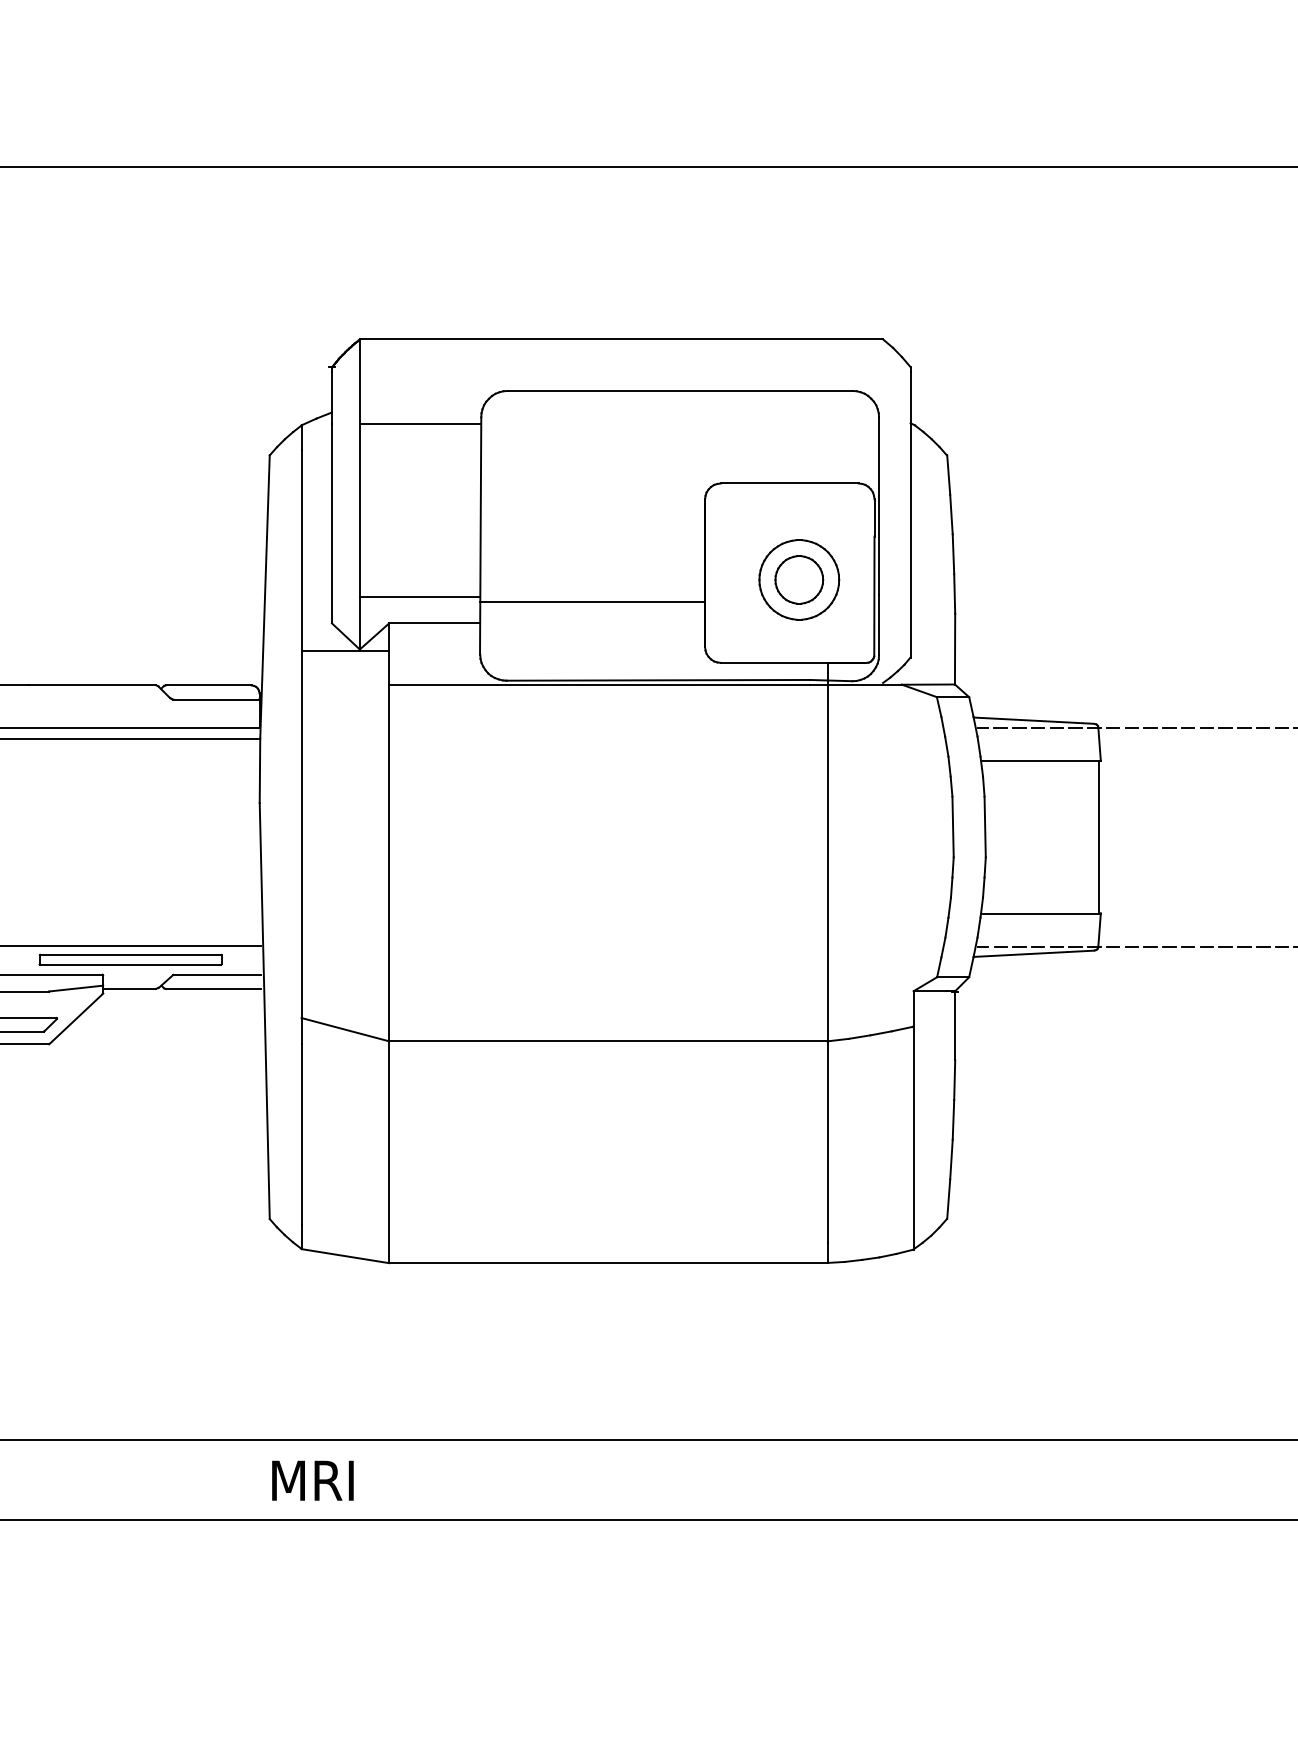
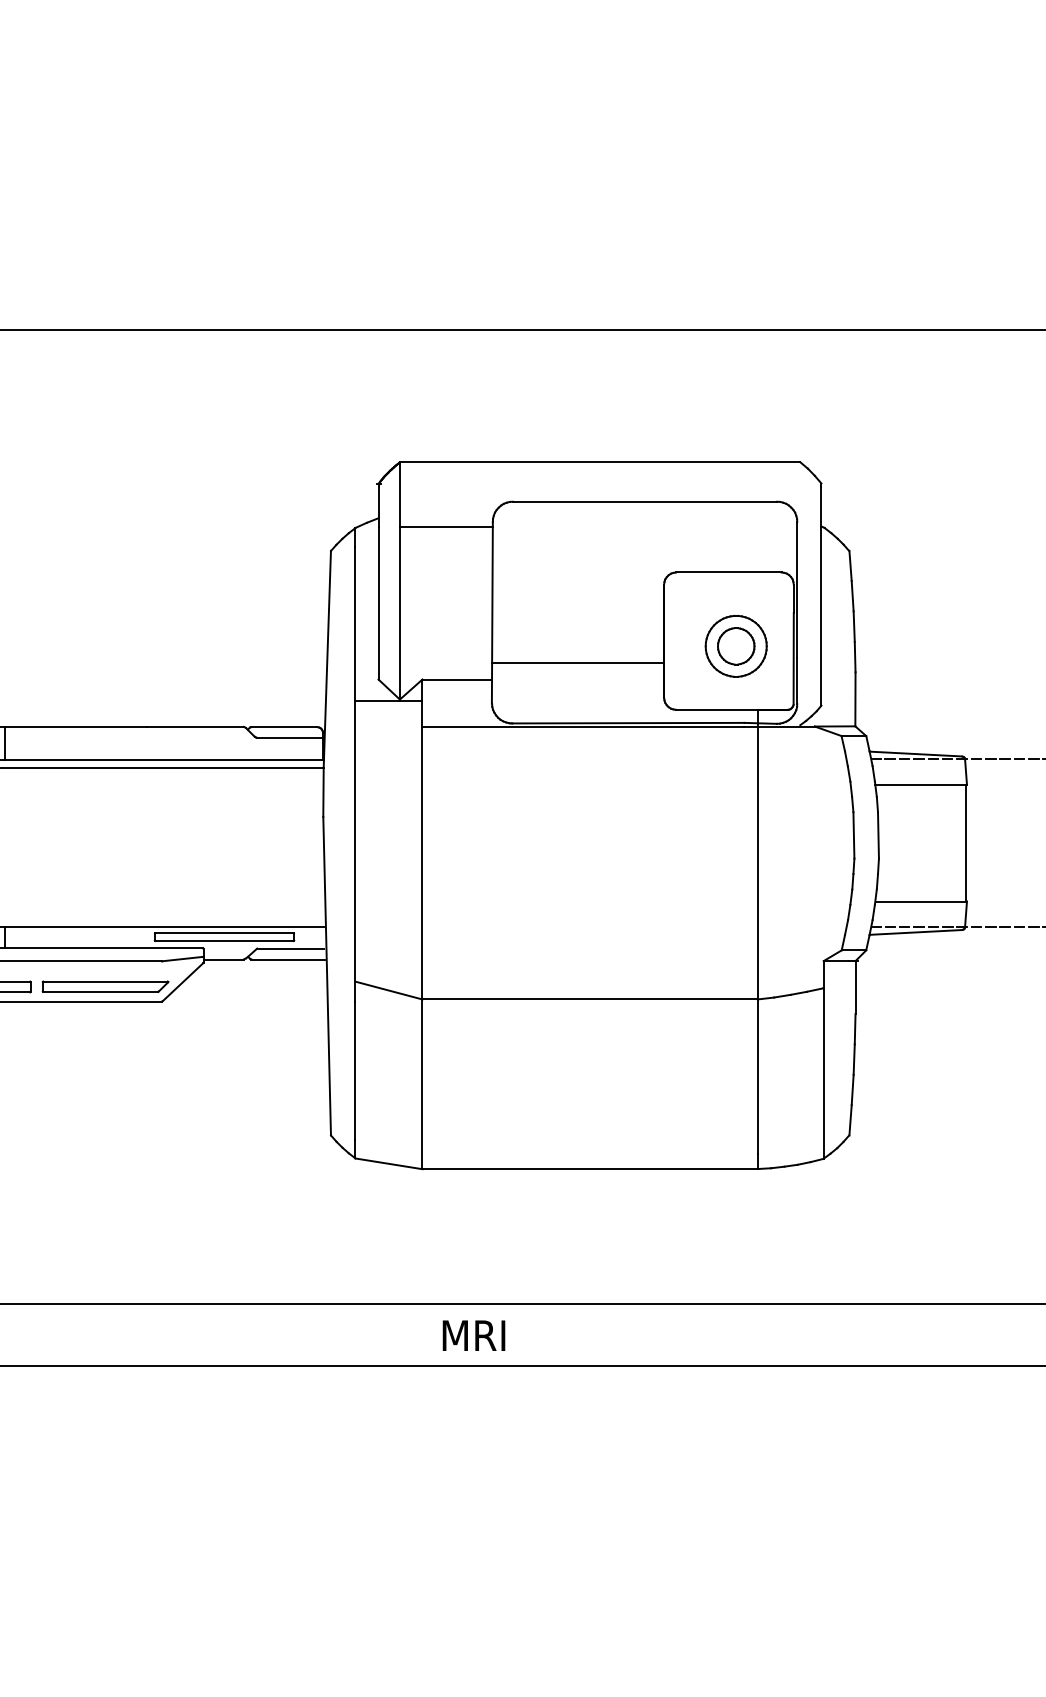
line: (420, 597) -> (446, 659), removed
text: (312, 1480) -> (473, 1335), moved

